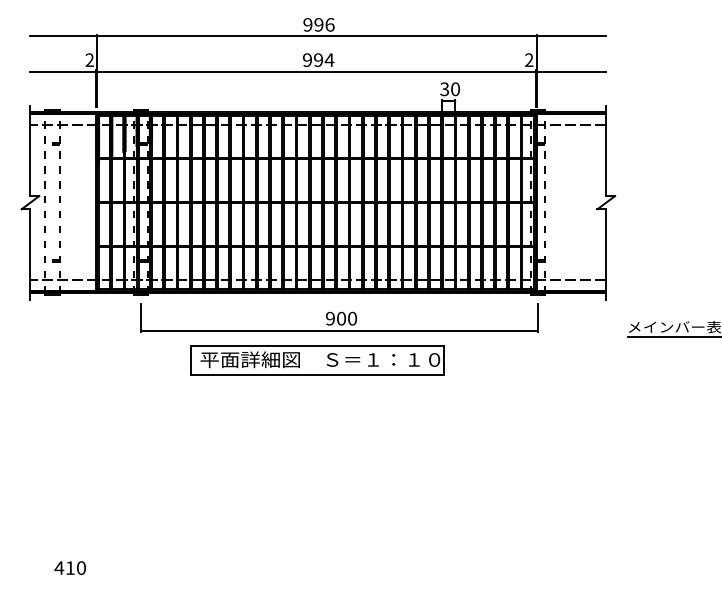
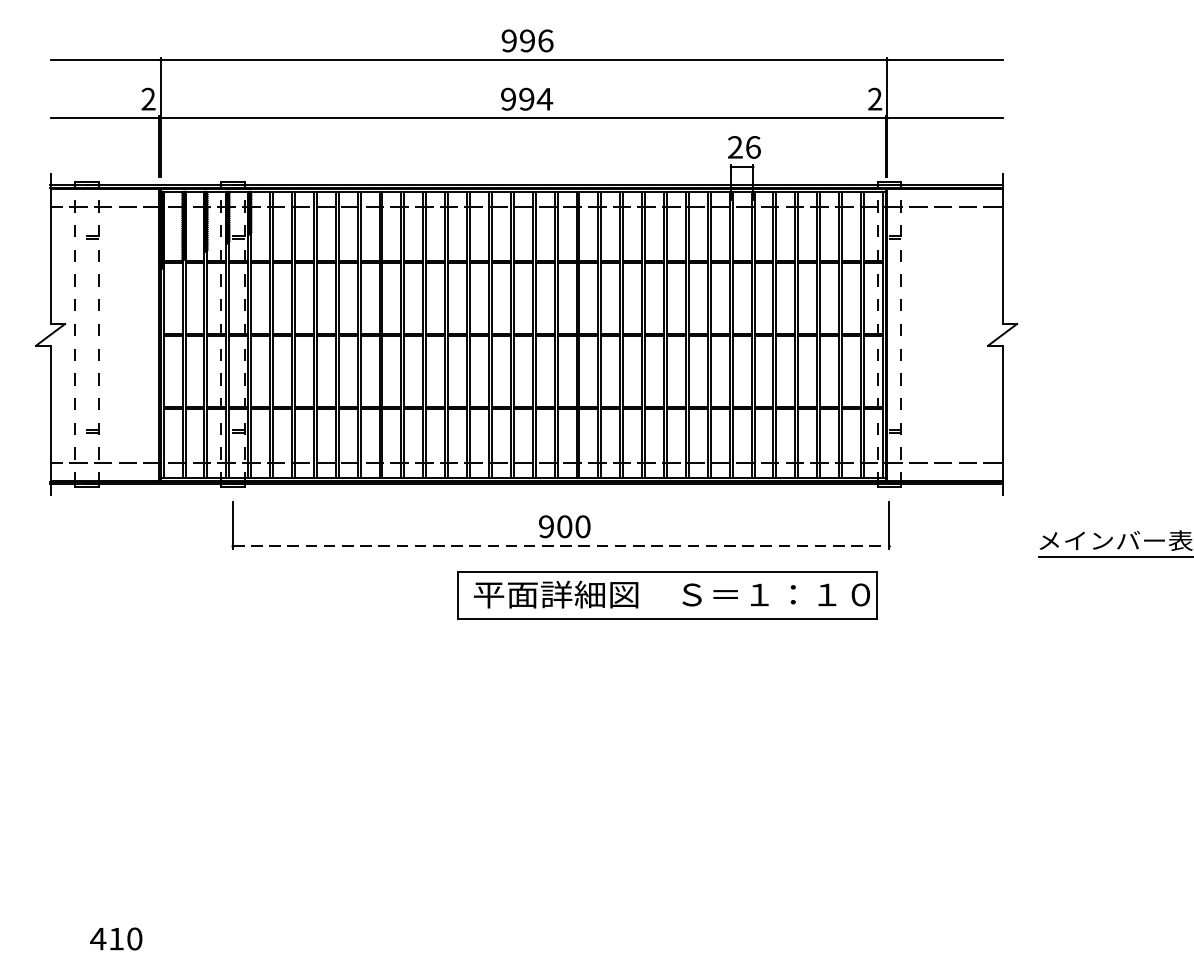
text: (450, 89) -> (744, 147), 30 -> 26
line: (339, 330) -> (561, 546), solid -> dashed
part: (317, 360) -> (667, 595), moved

